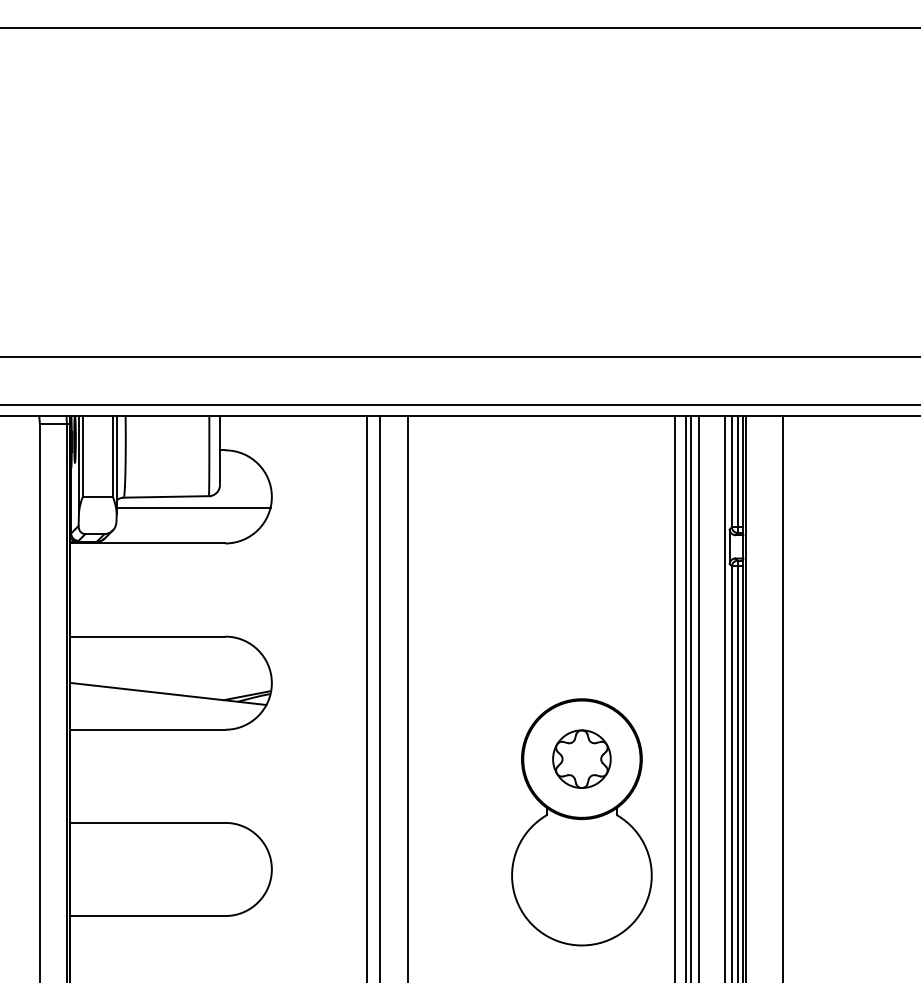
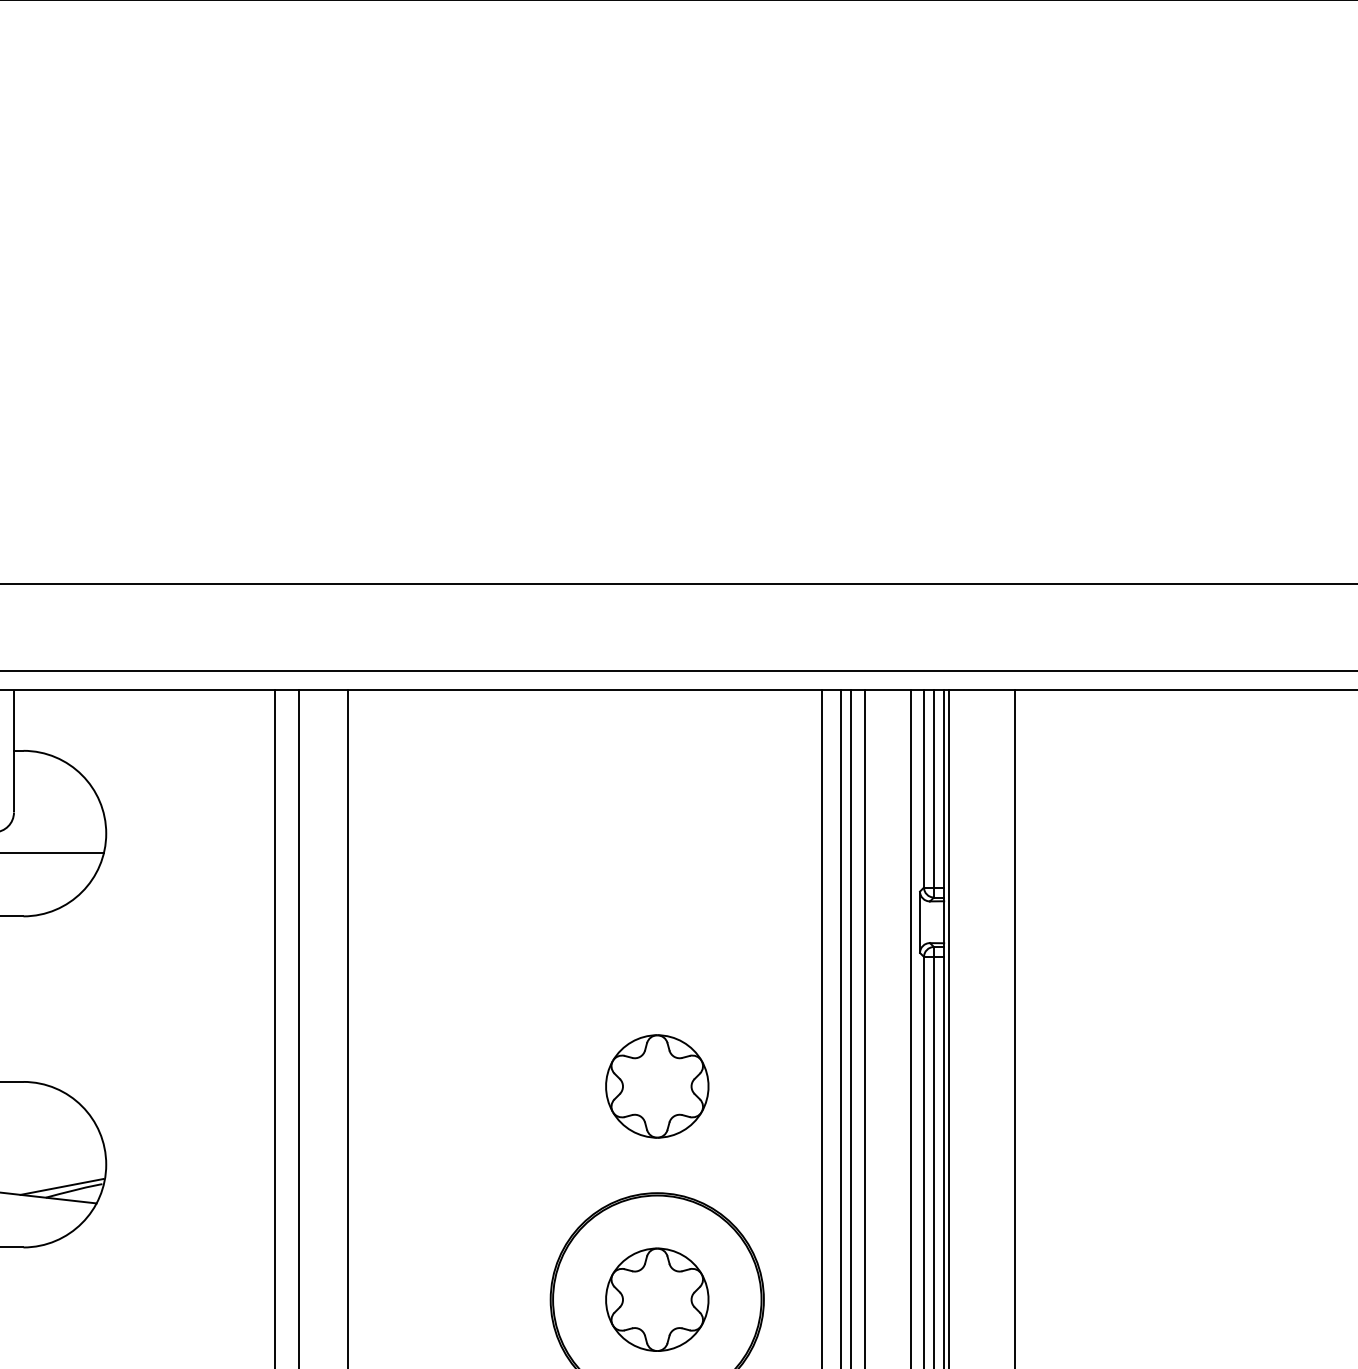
part: (581, 638) -> (656, 1085), added

